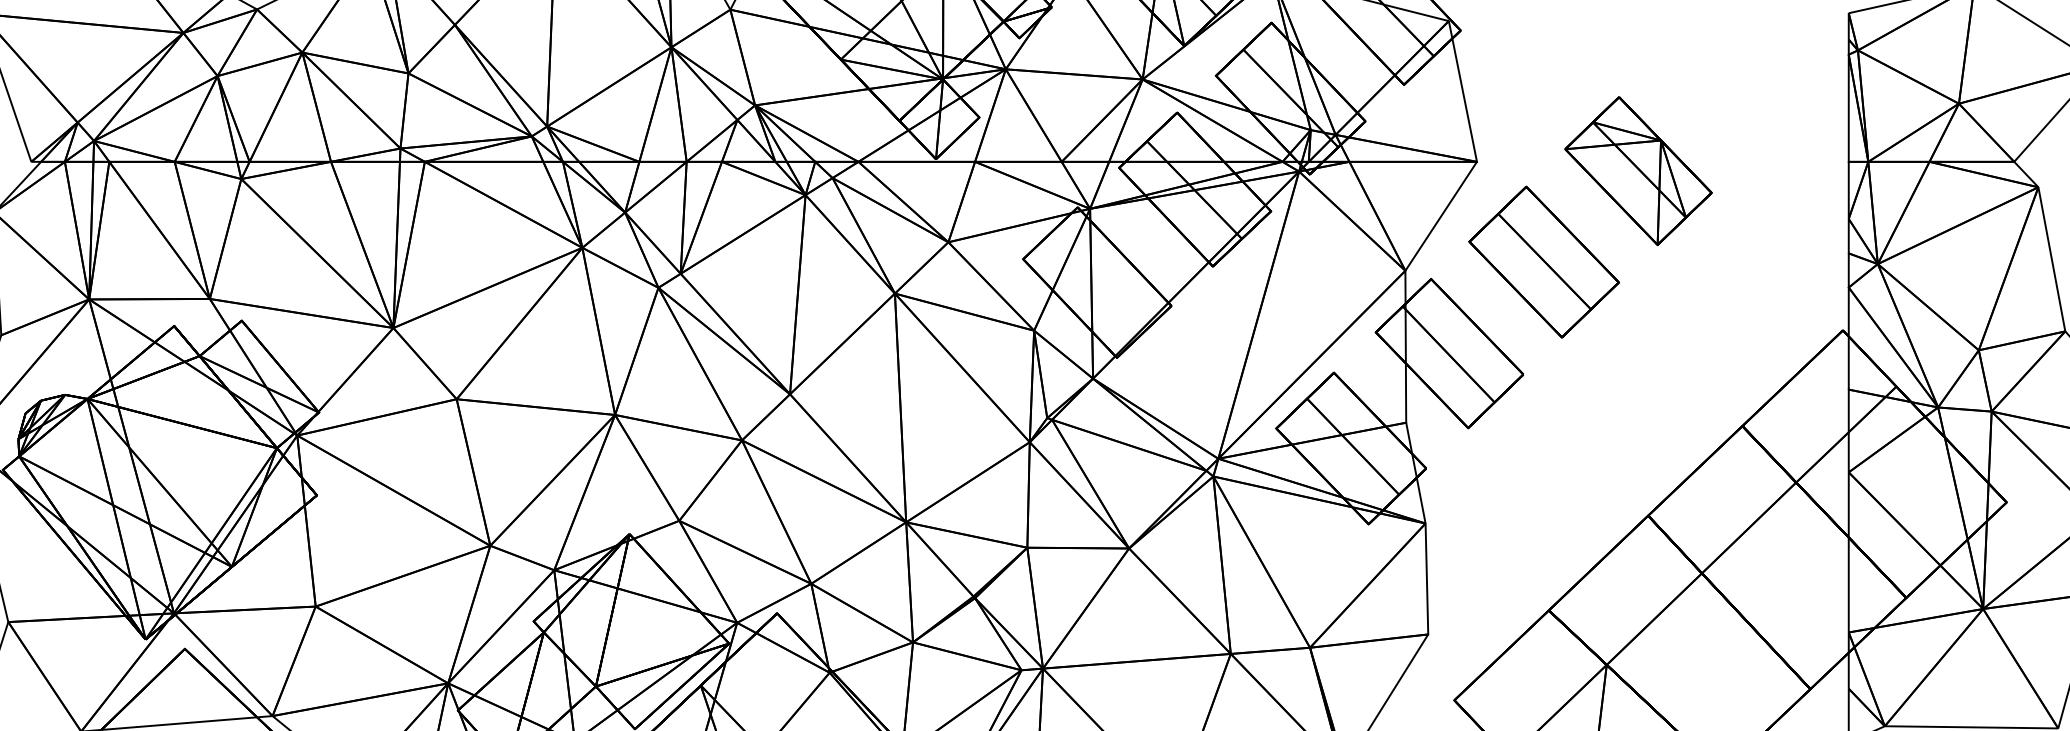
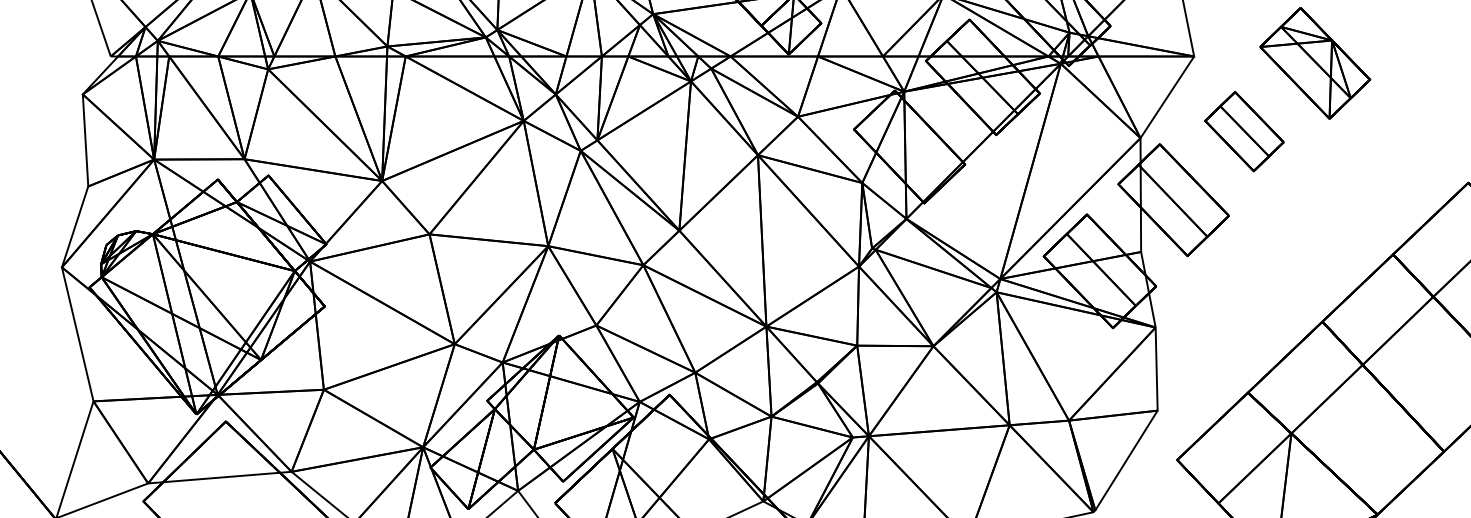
part: (1543, 261) -> (1244, 131), size x0.7

